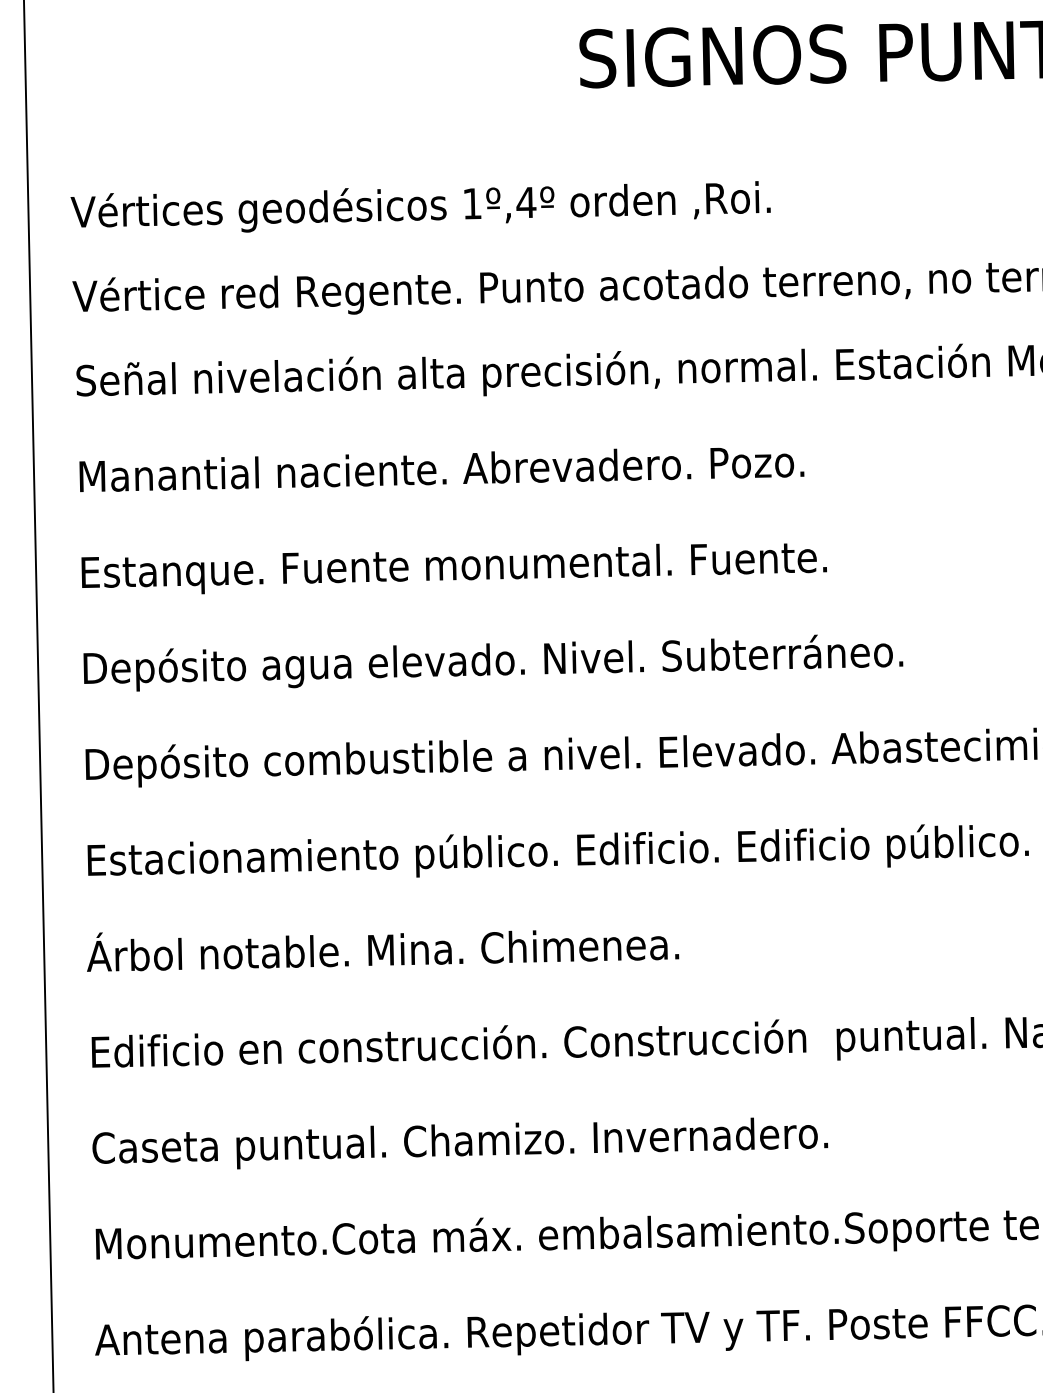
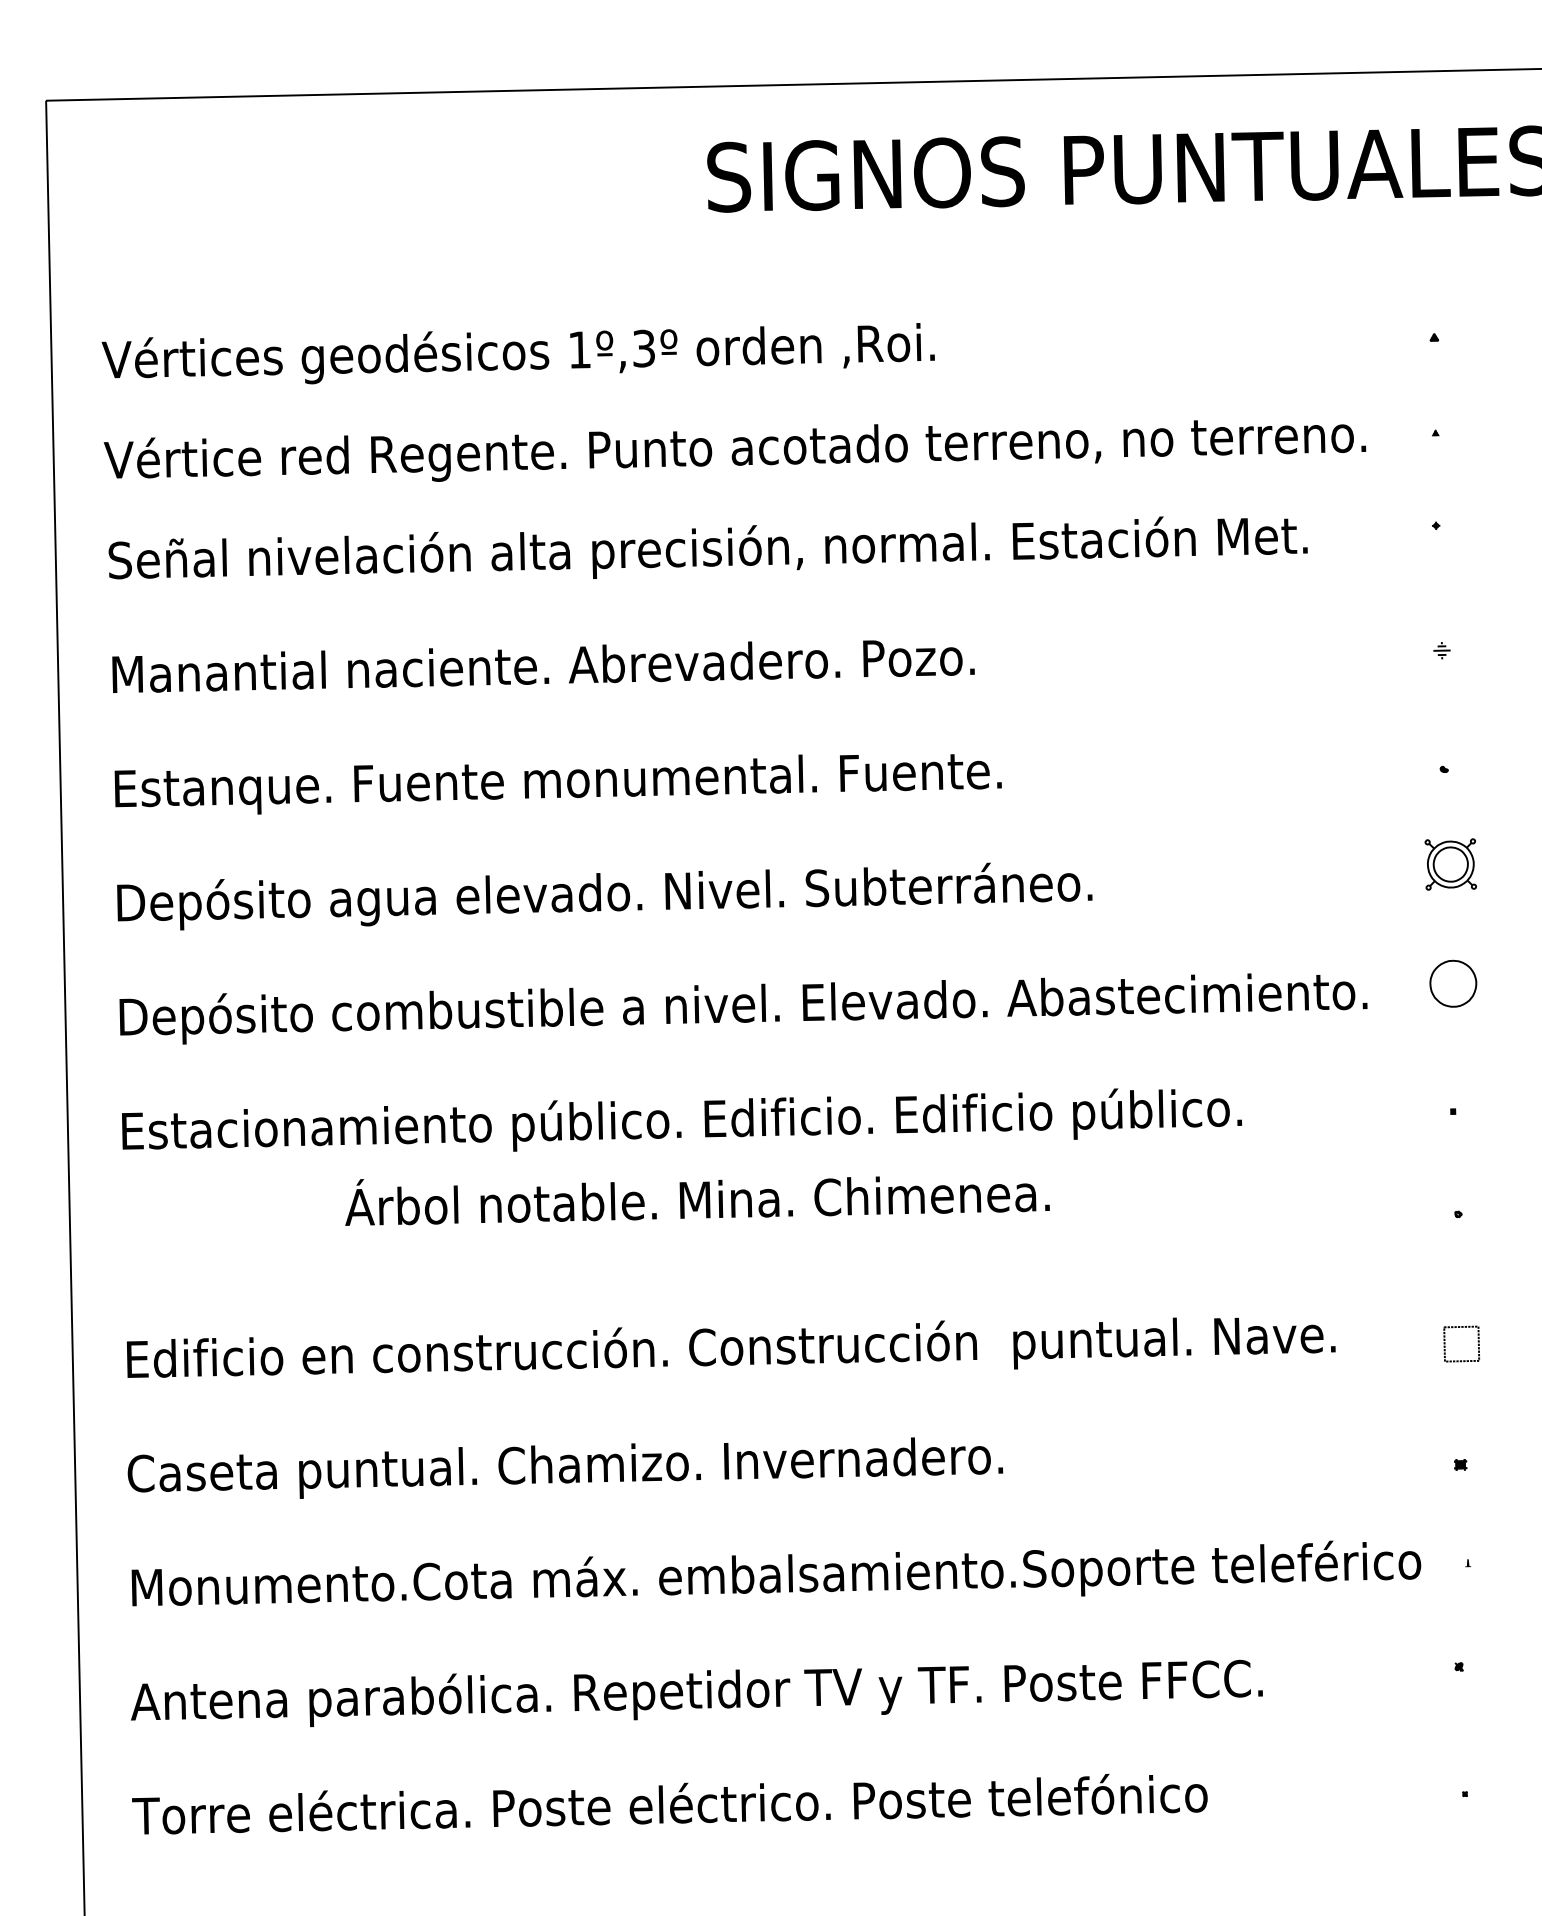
text: (526, 202) -> (644, 348), 1º,4º -> 1º,3º
text: (383, 950) -> (697, 1200), moved

